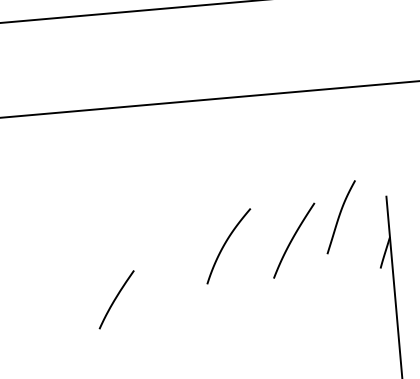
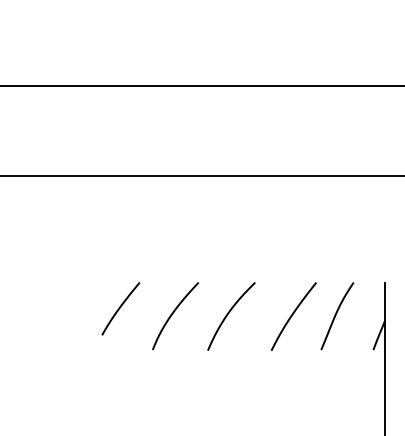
curve: (340, 216) -> (336, 315), moved
curve: (166, 250) -> (172, 315), added
curve: (116, 299) -> (120, 308), moved

